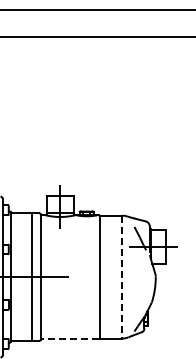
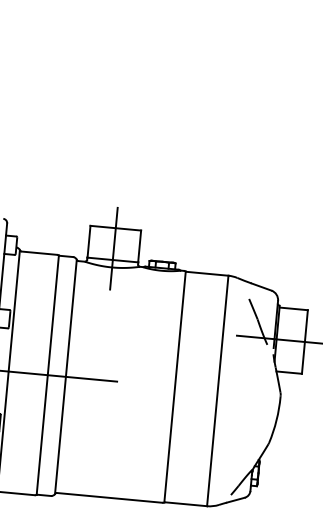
line: (122, 277) -> (218, 391), dashed -> solid
line: (69, 338) -> (108, 496), dashed -> solid

